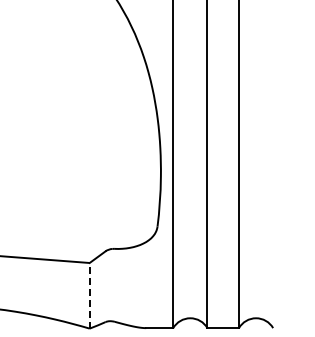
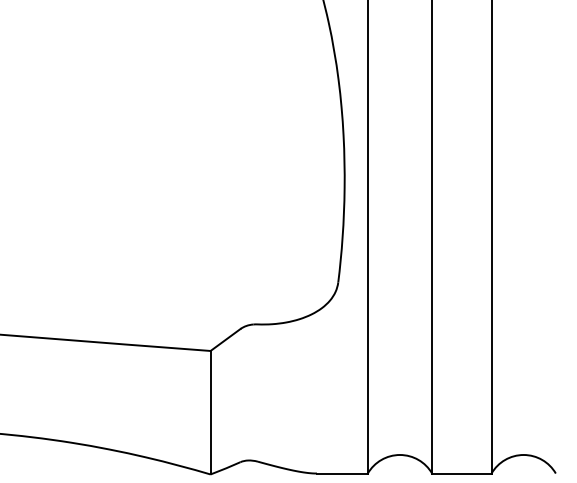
line: (89, 295) -> (210, 412), dashed -> solid

